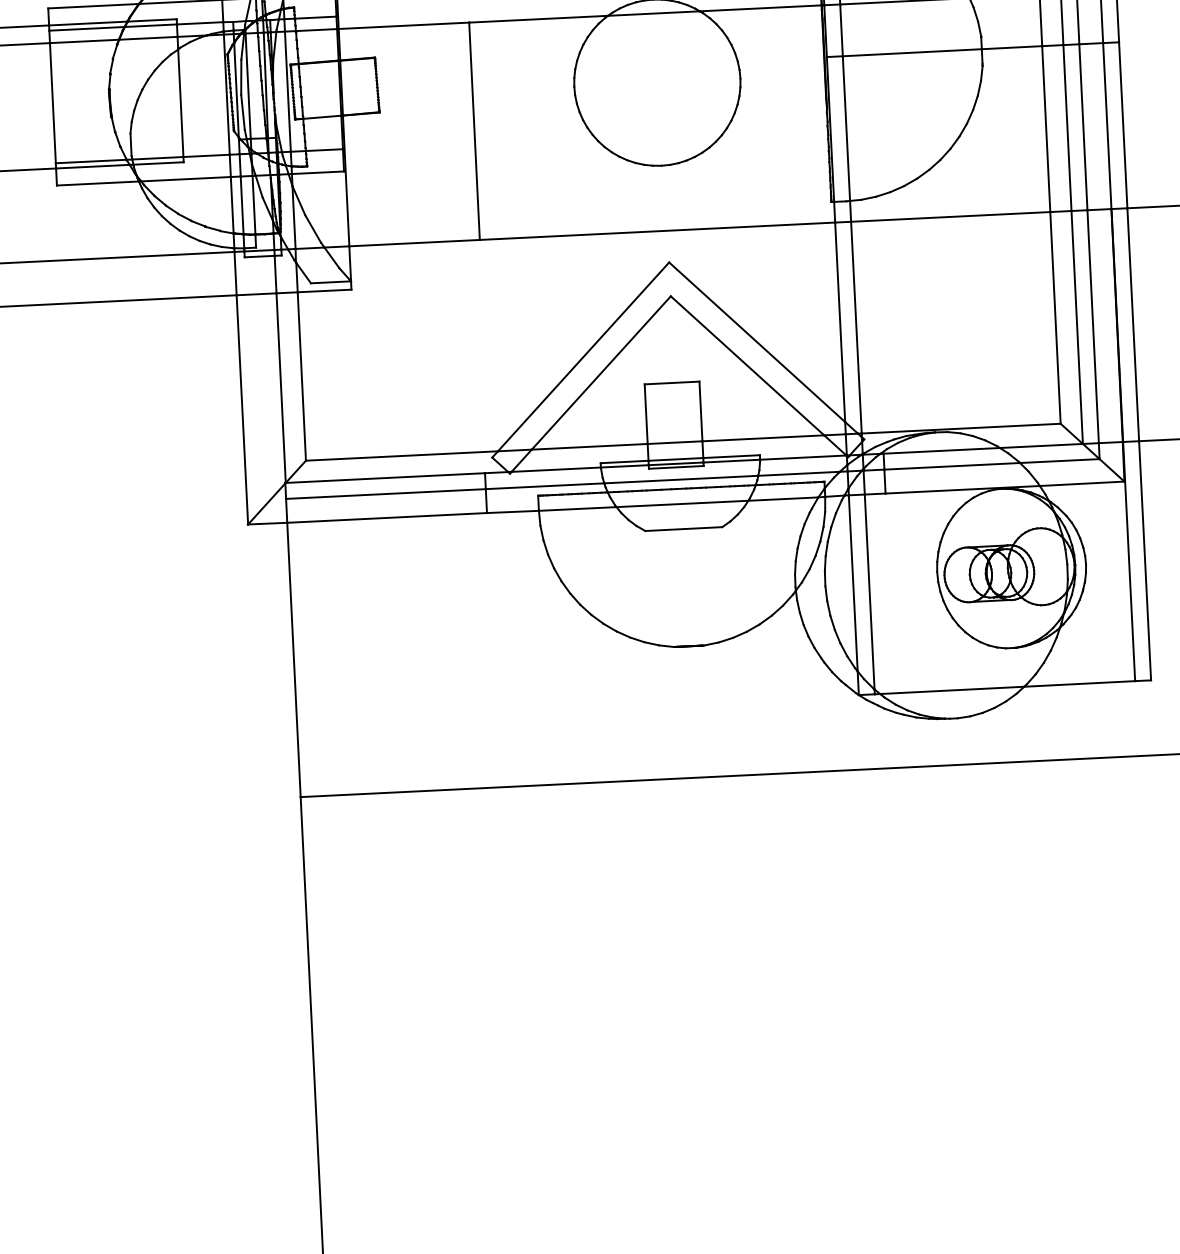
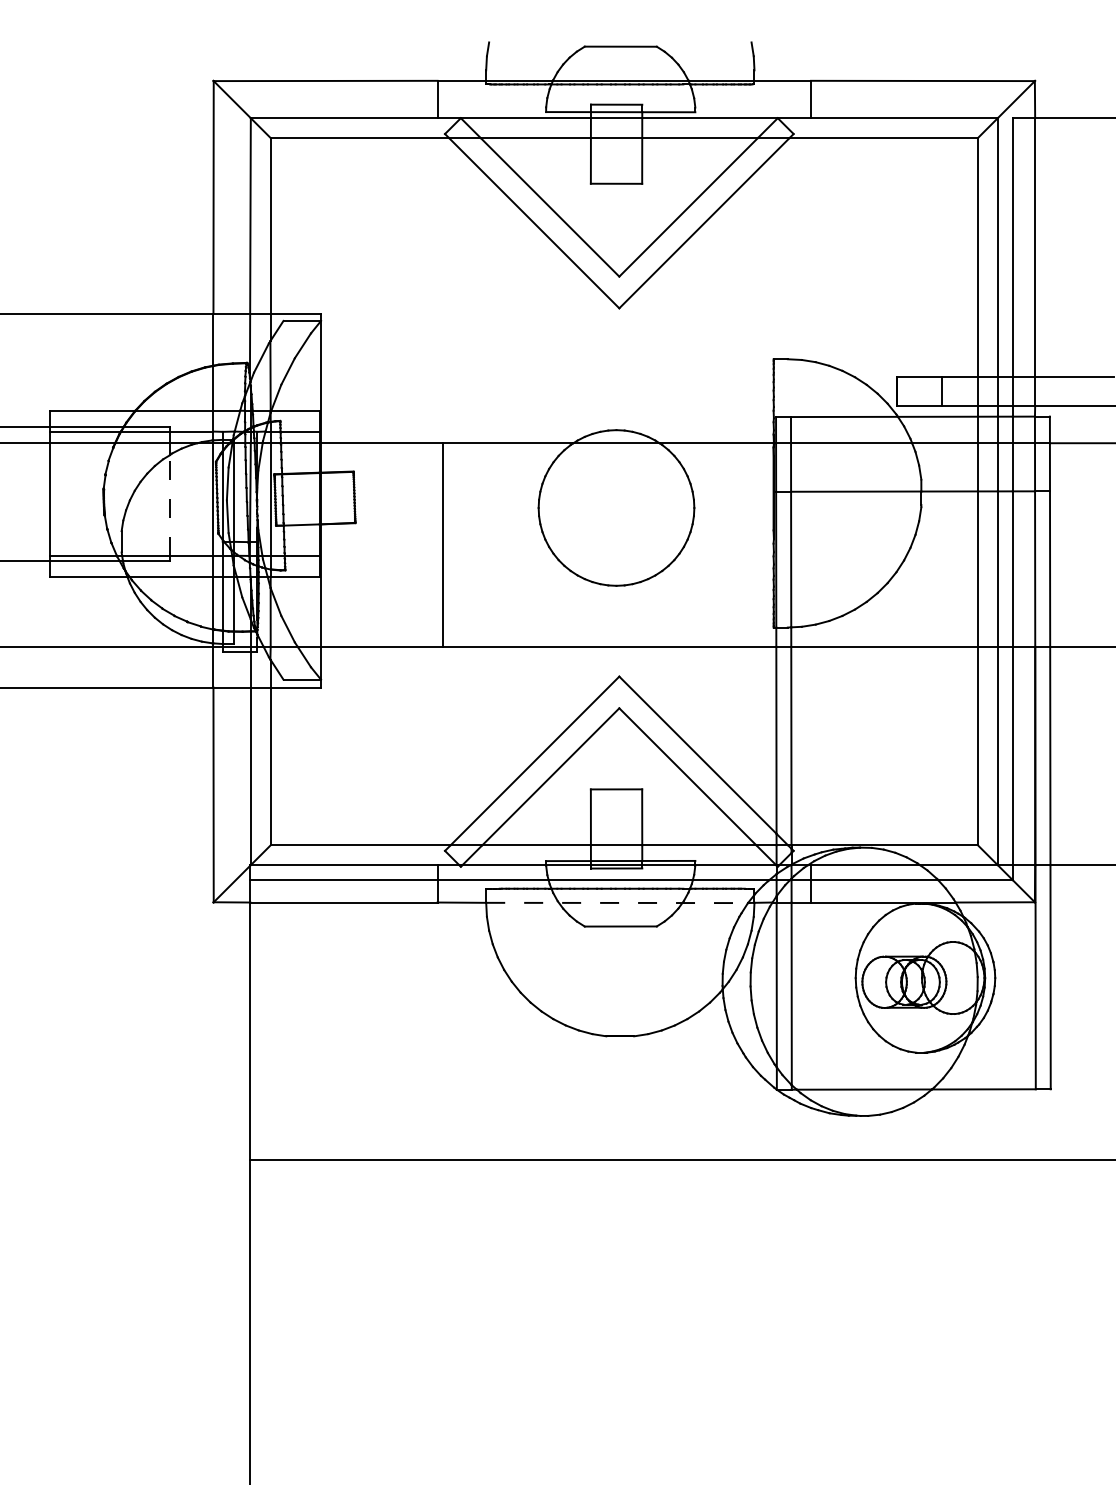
line: (181, 103) -> (170, 505), solid -> dashed
line: (679, 503) -> (617, 902), solid -> dashed

